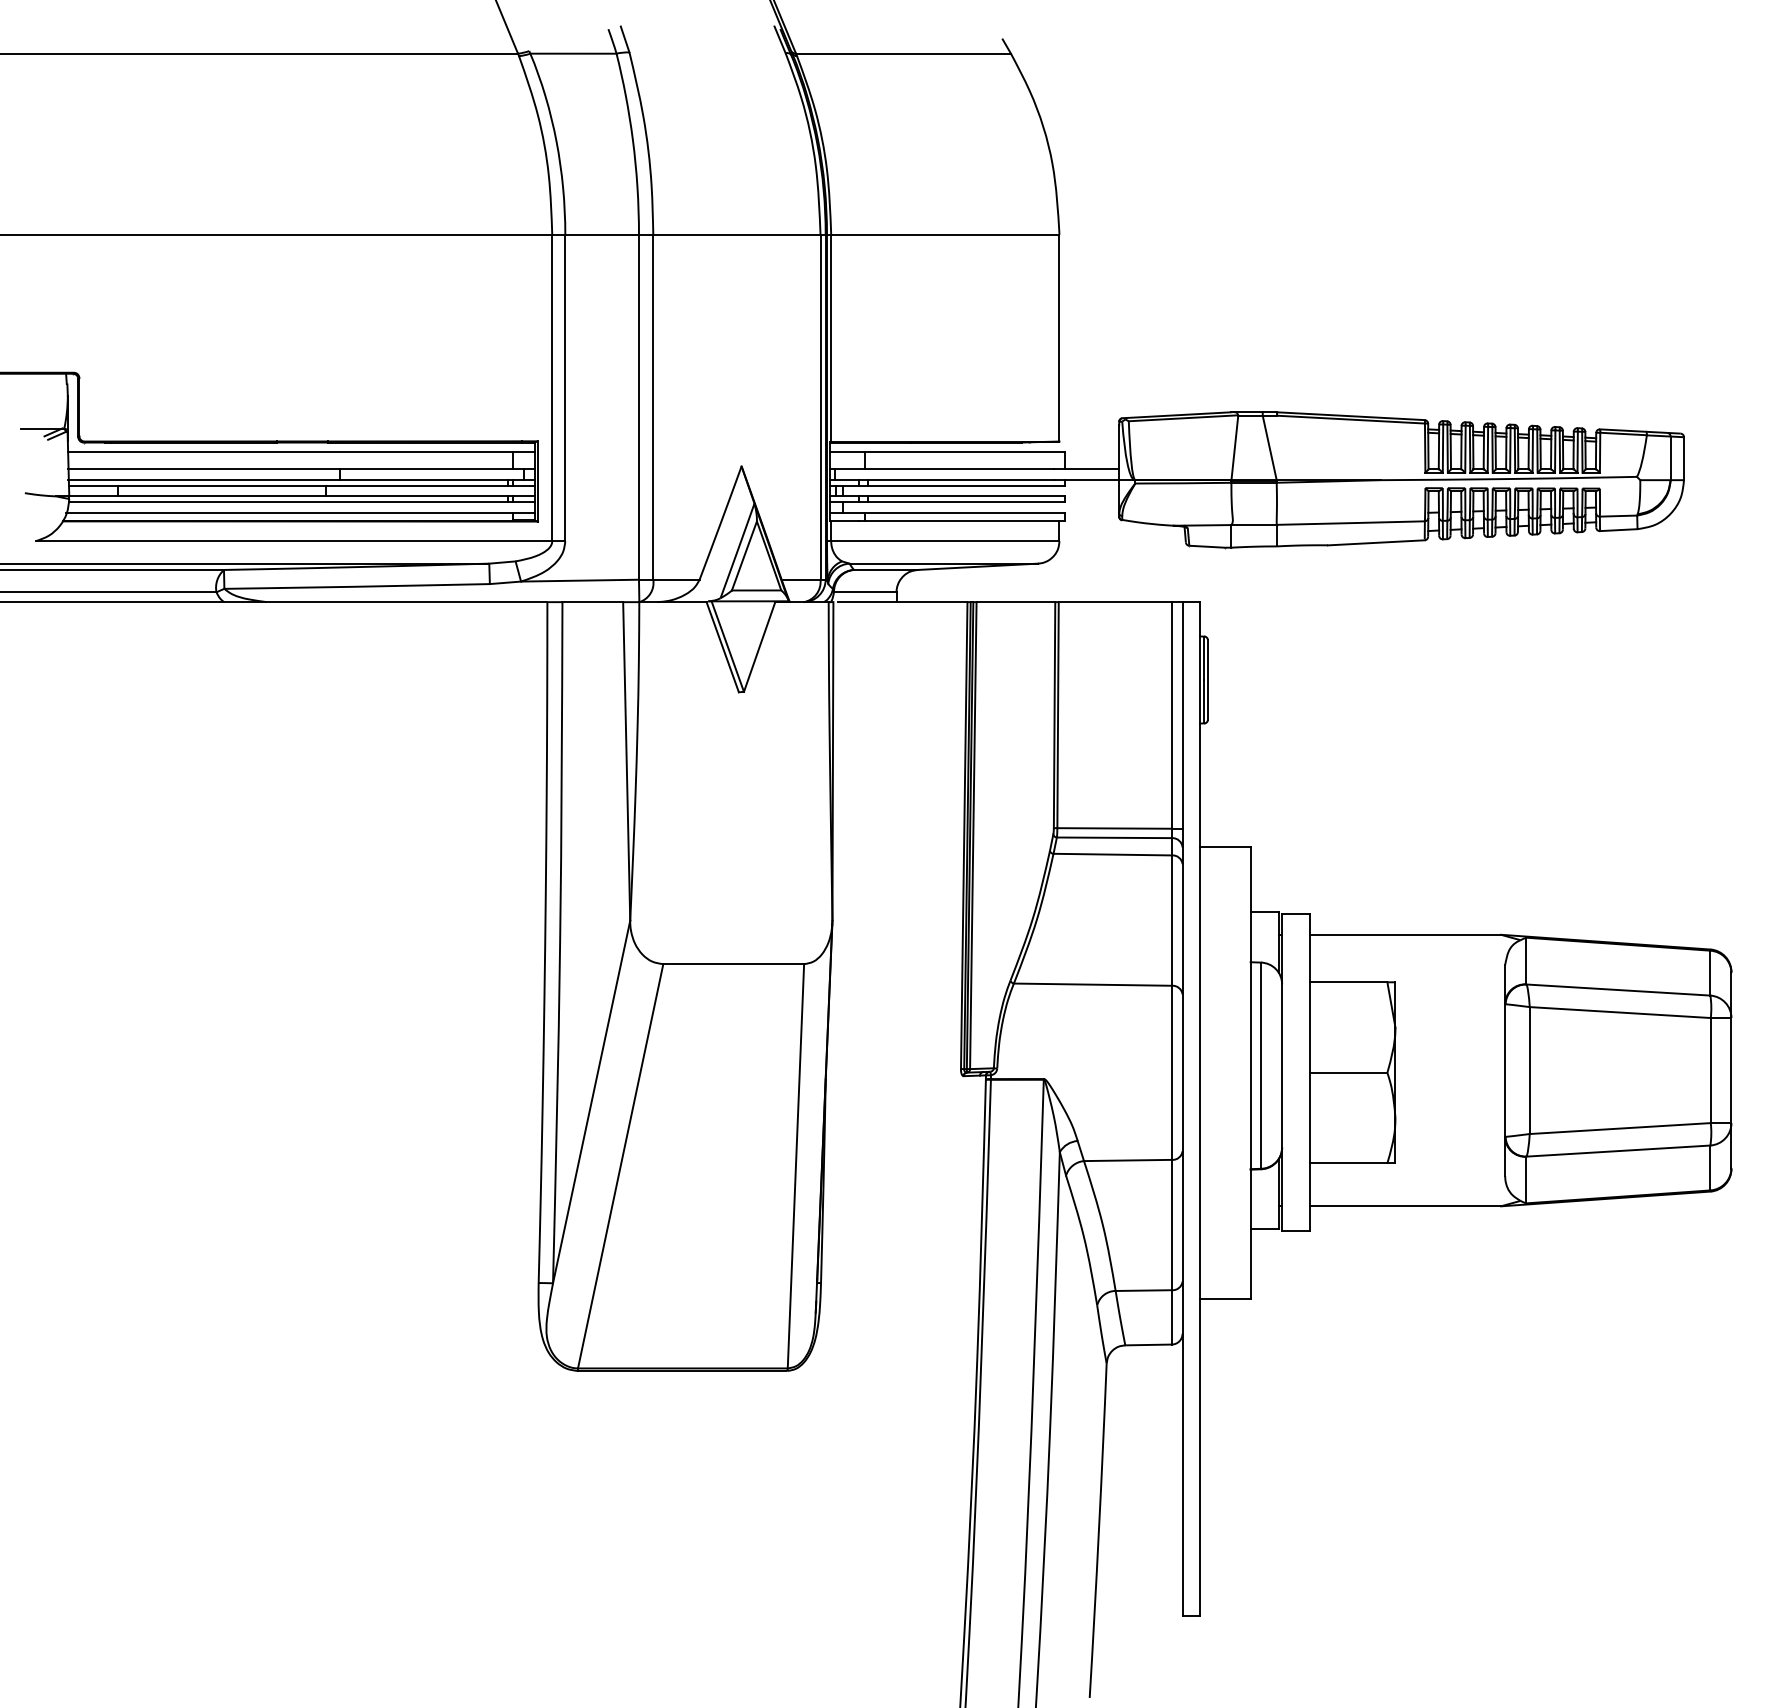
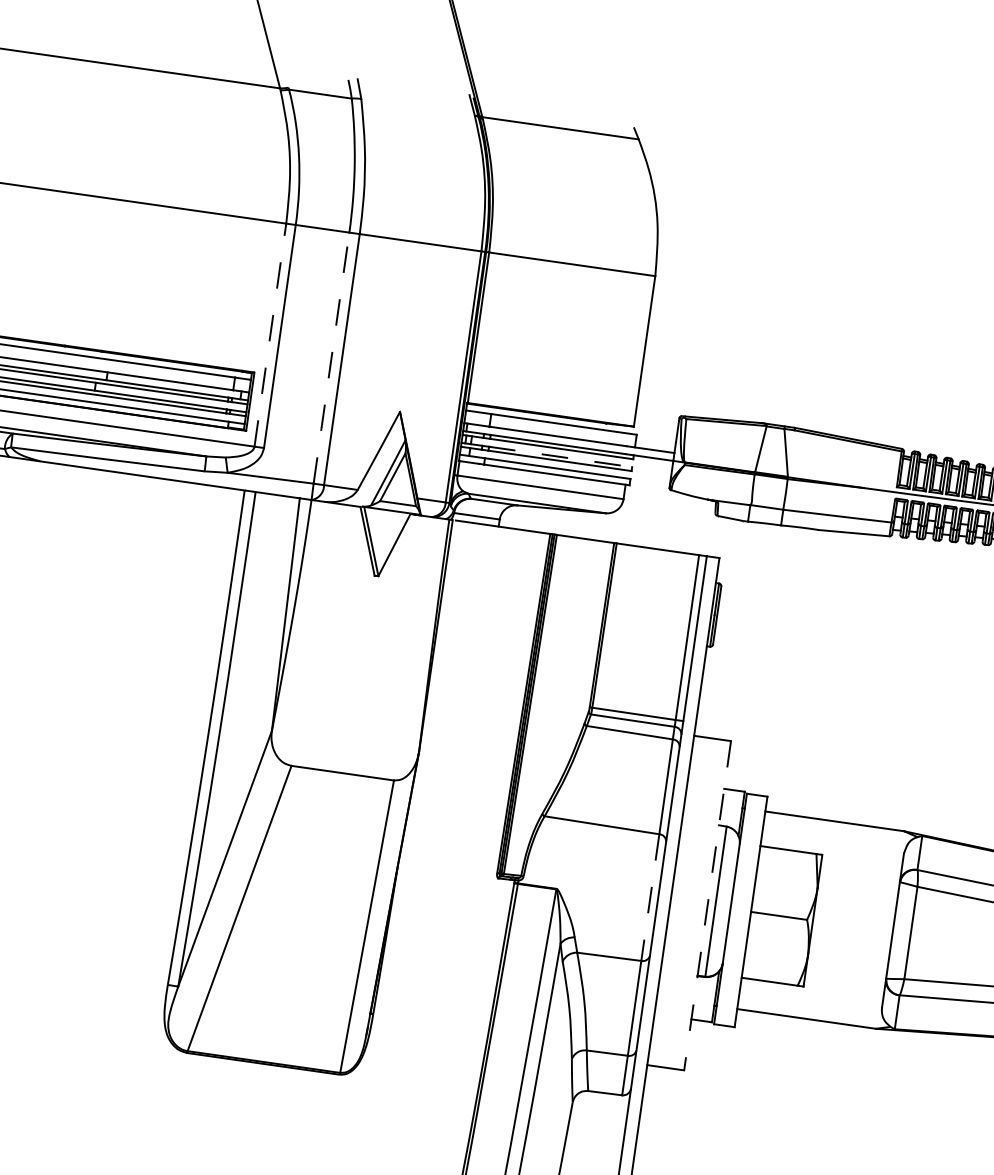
line: (552, 387) -> (270, 334), solid -> dashed
line: (638, 407) -> (331, 358), solid -> dashed
line: (967, 496) -> (561, 457), solid -> dashed
line: (1171, 1073) -> (649, 898), solid -> dashed
line: (1250, 1073) -> (707, 906), solid -> dashed

